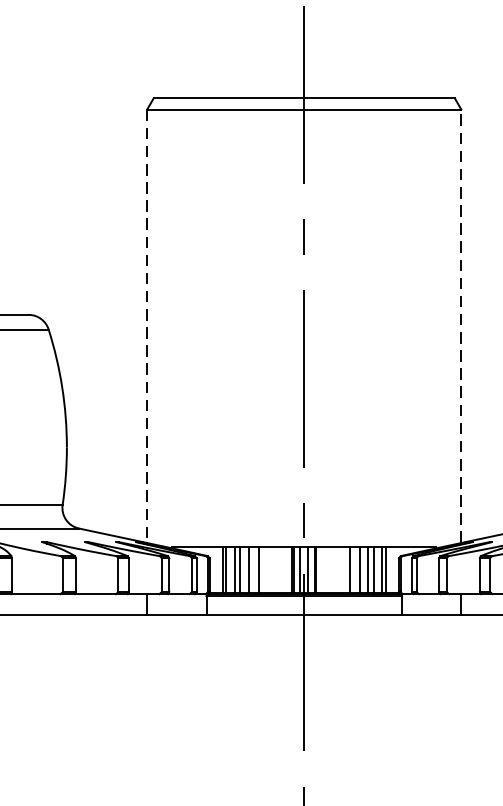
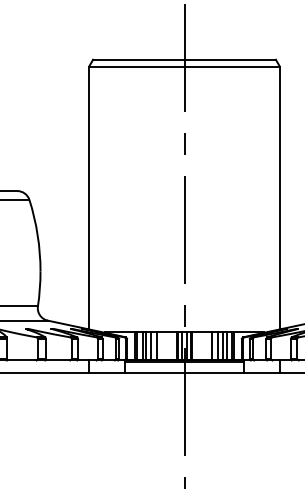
line: (460, 325) -> (279, 197), dashed -> solid
line: (147, 327) -> (89, 198), dashed -> solid

